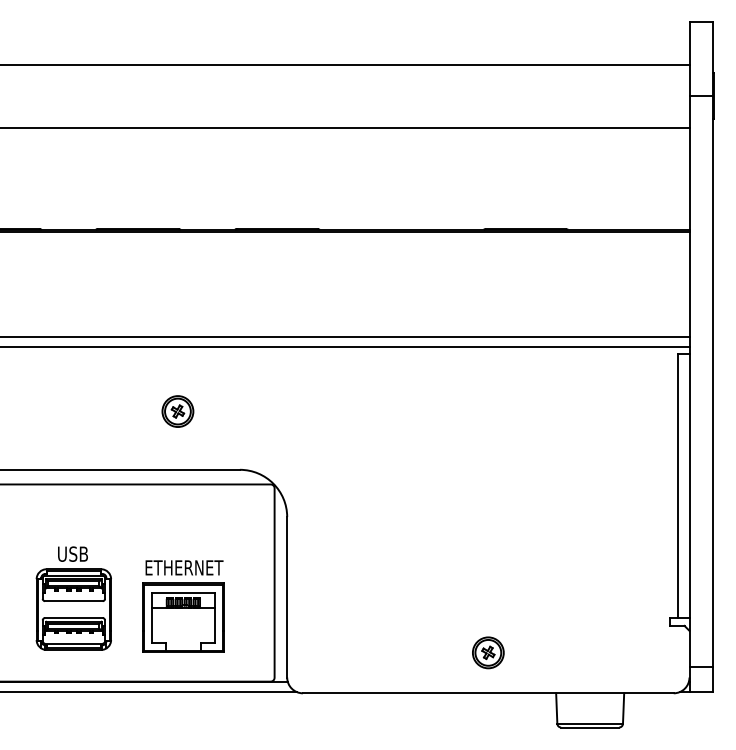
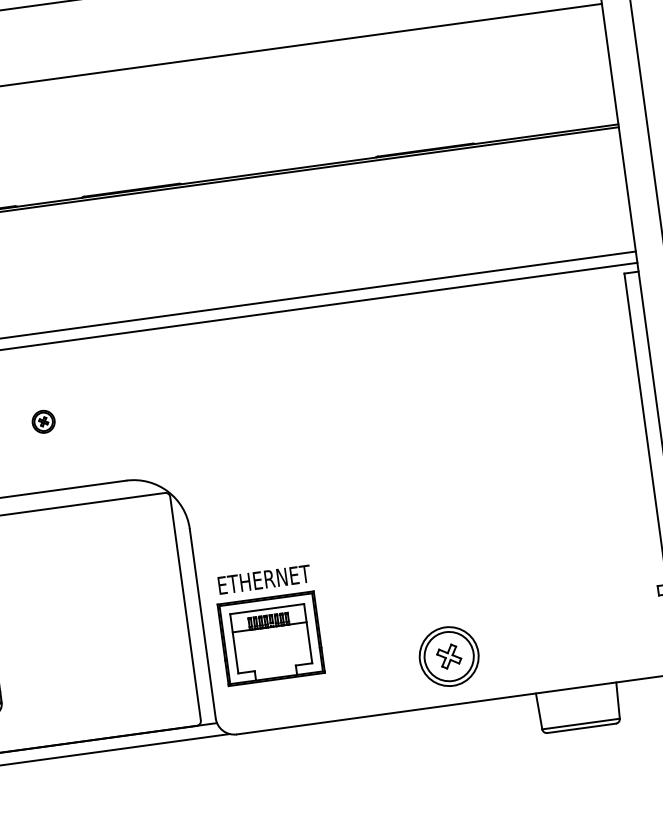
part: (177, 411) -> (43, 421), size x0.6
part: (183, 606) -> (269, 625), moved
part: (488, 652) -> (449, 656), size x1.6

